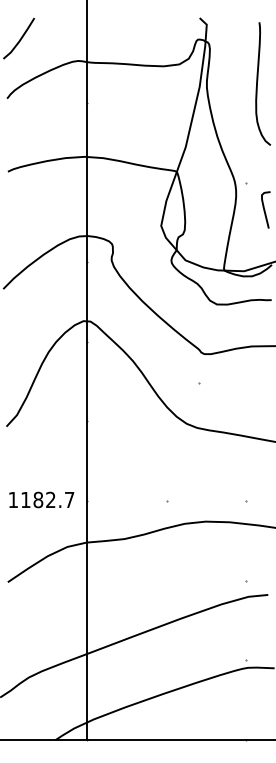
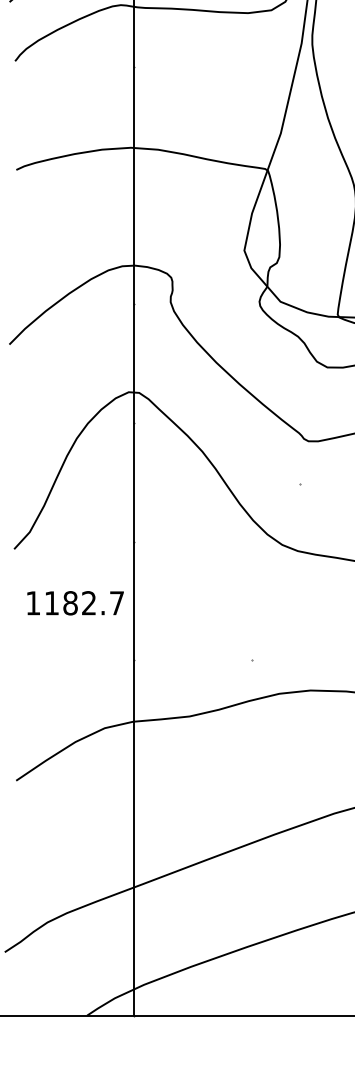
text: (41, 499) -> (75, 602), moved

